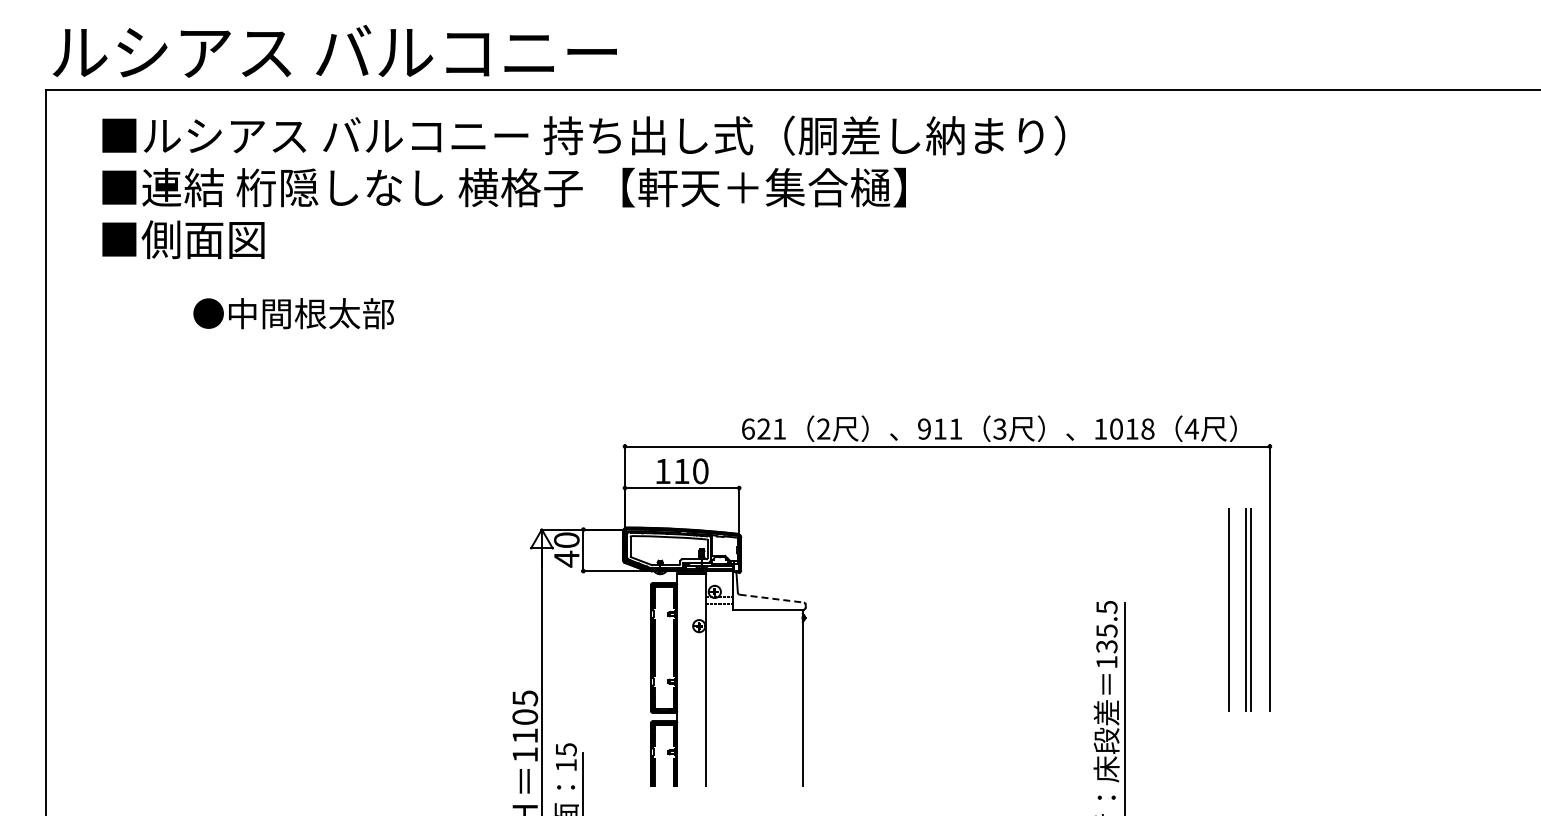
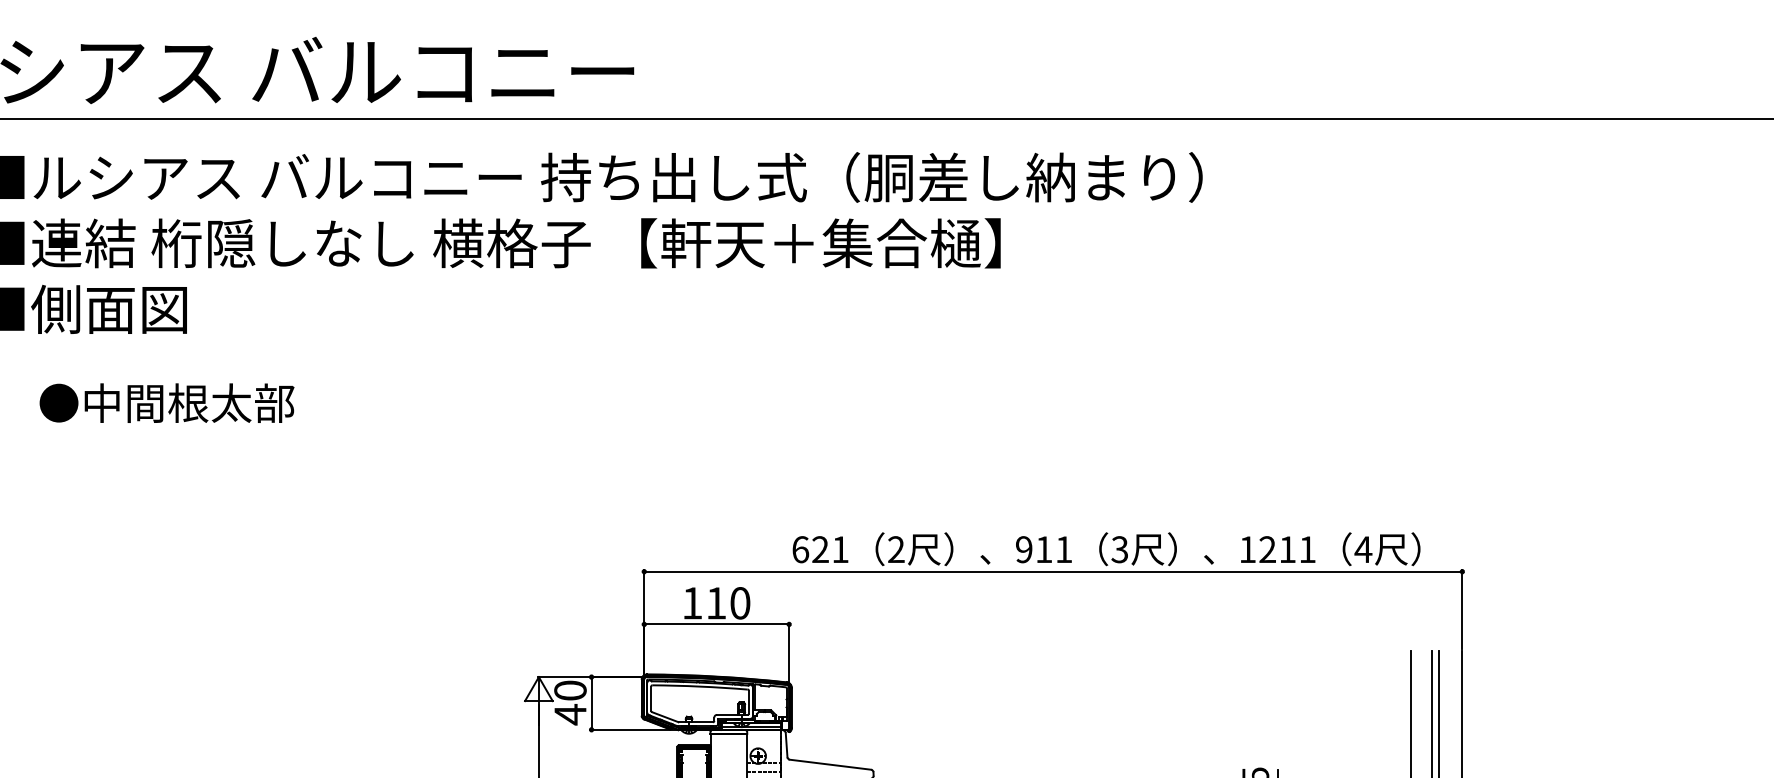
text: (293, 313) -> (166, 403), moved
text: (1132, 428) -> (1288, 548), 1018 -> 1211
line: (772, 598) -> (831, 764), dashed -> solid

